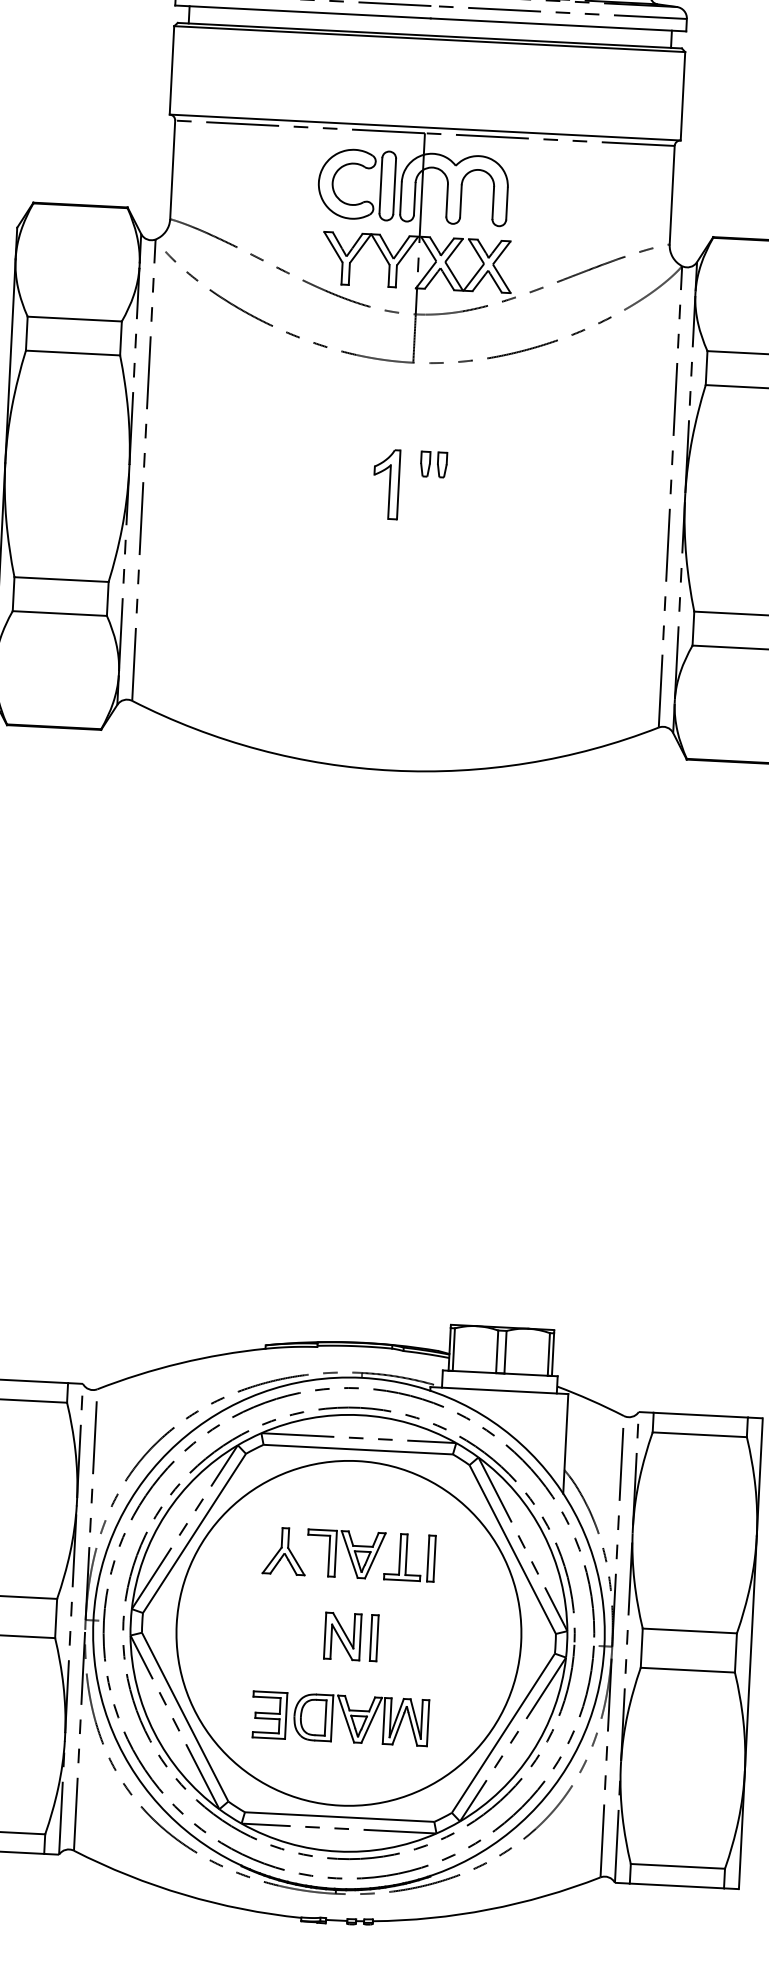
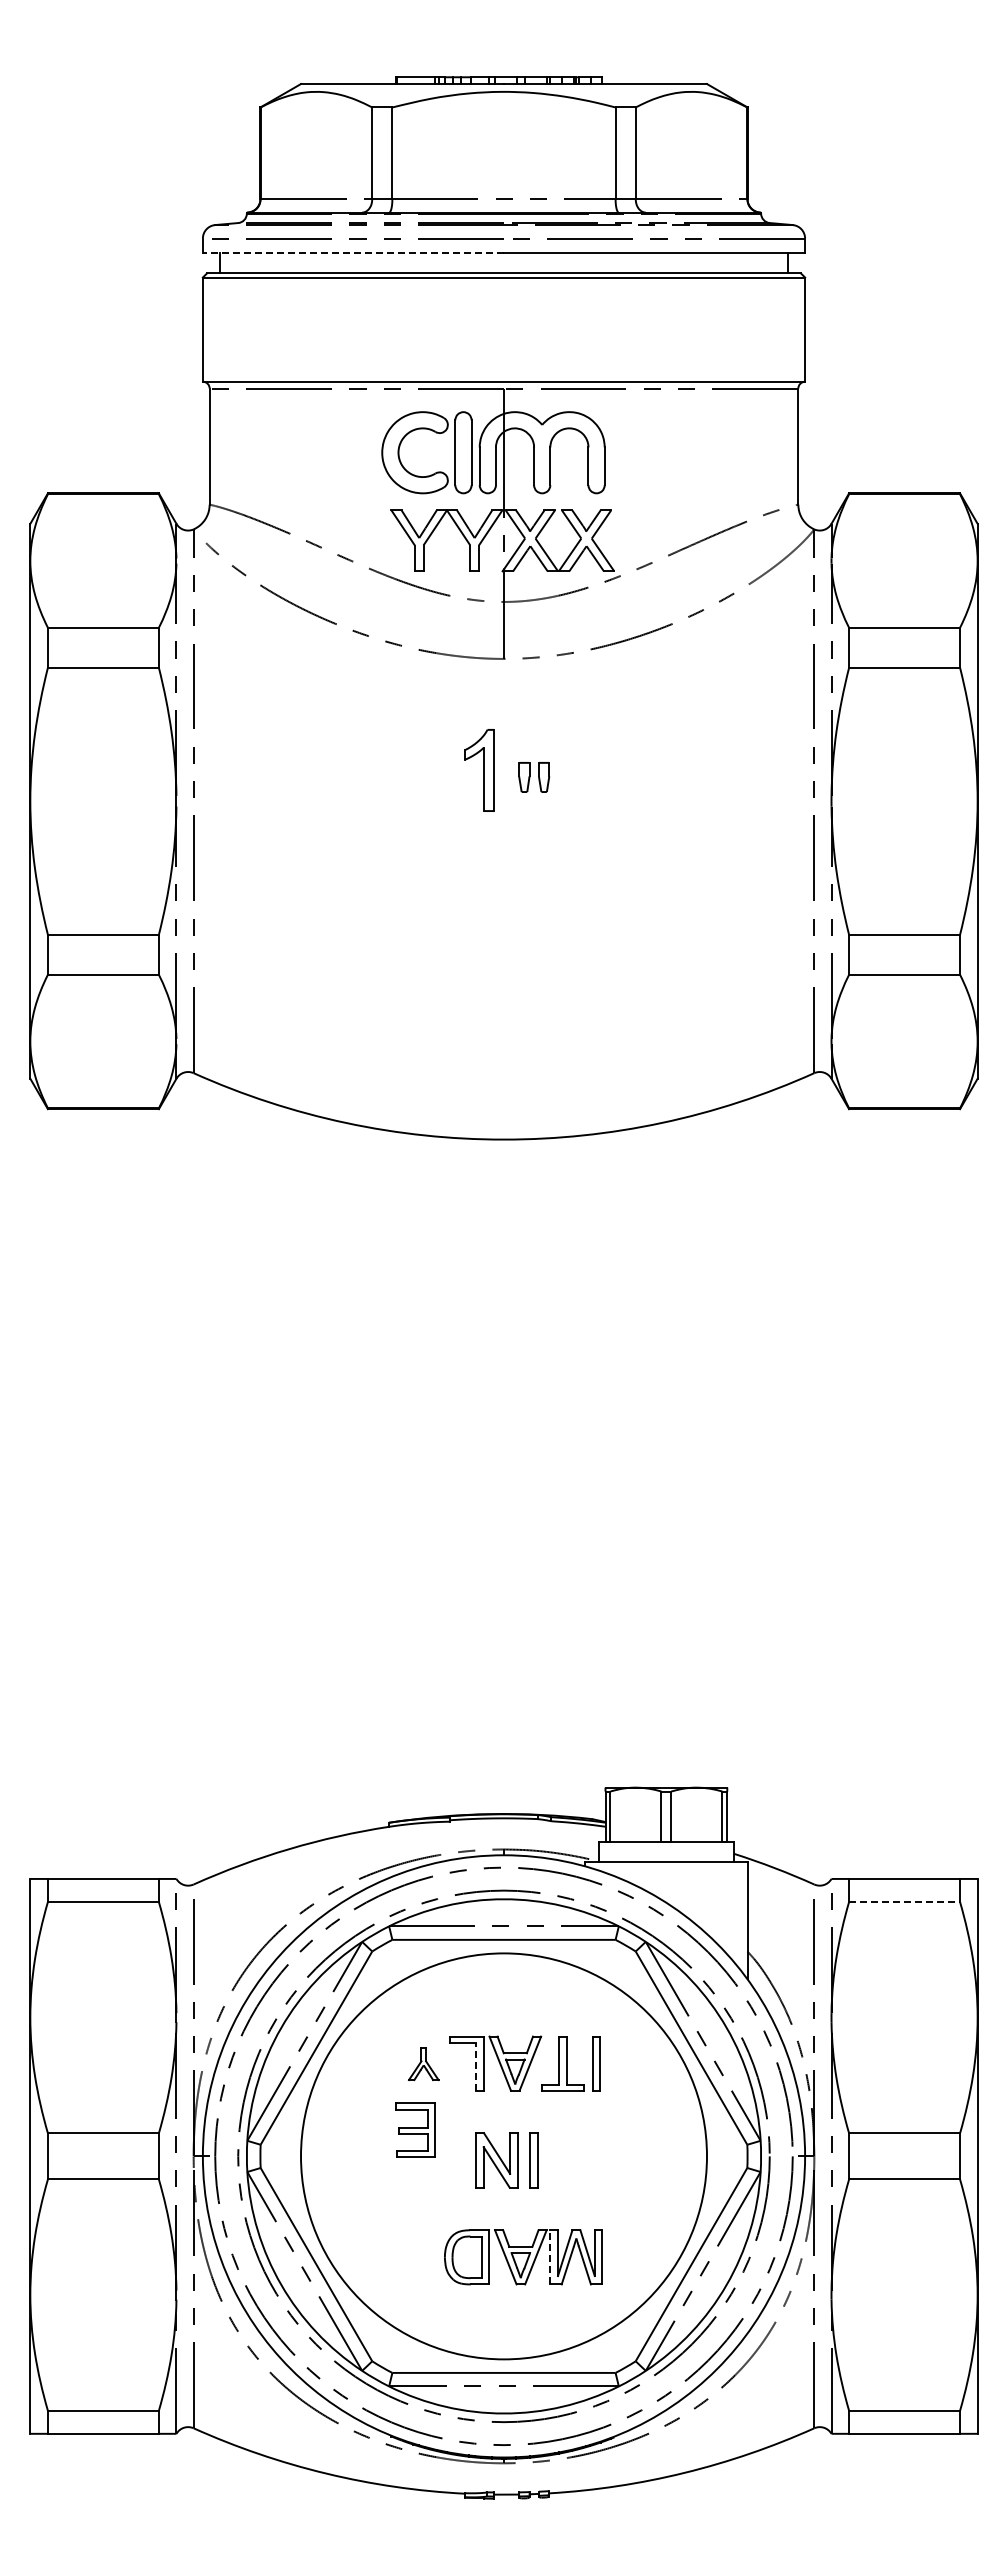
line: (303, 12) -> (353, 253), solid -> dashed
part: (386, 484) -> (479, 770), moved
line: (700, 1435) -> (905, 1902), solid -> dashed
part: (284, 1551) -> (423, 2063), size x0.6
line: (329, 1555) -> (476, 2066), solid -> dashed
part: (269, 1714) -> (415, 2129), moved
line: (384, 1720) -> (550, 2256), solid -> dashed

